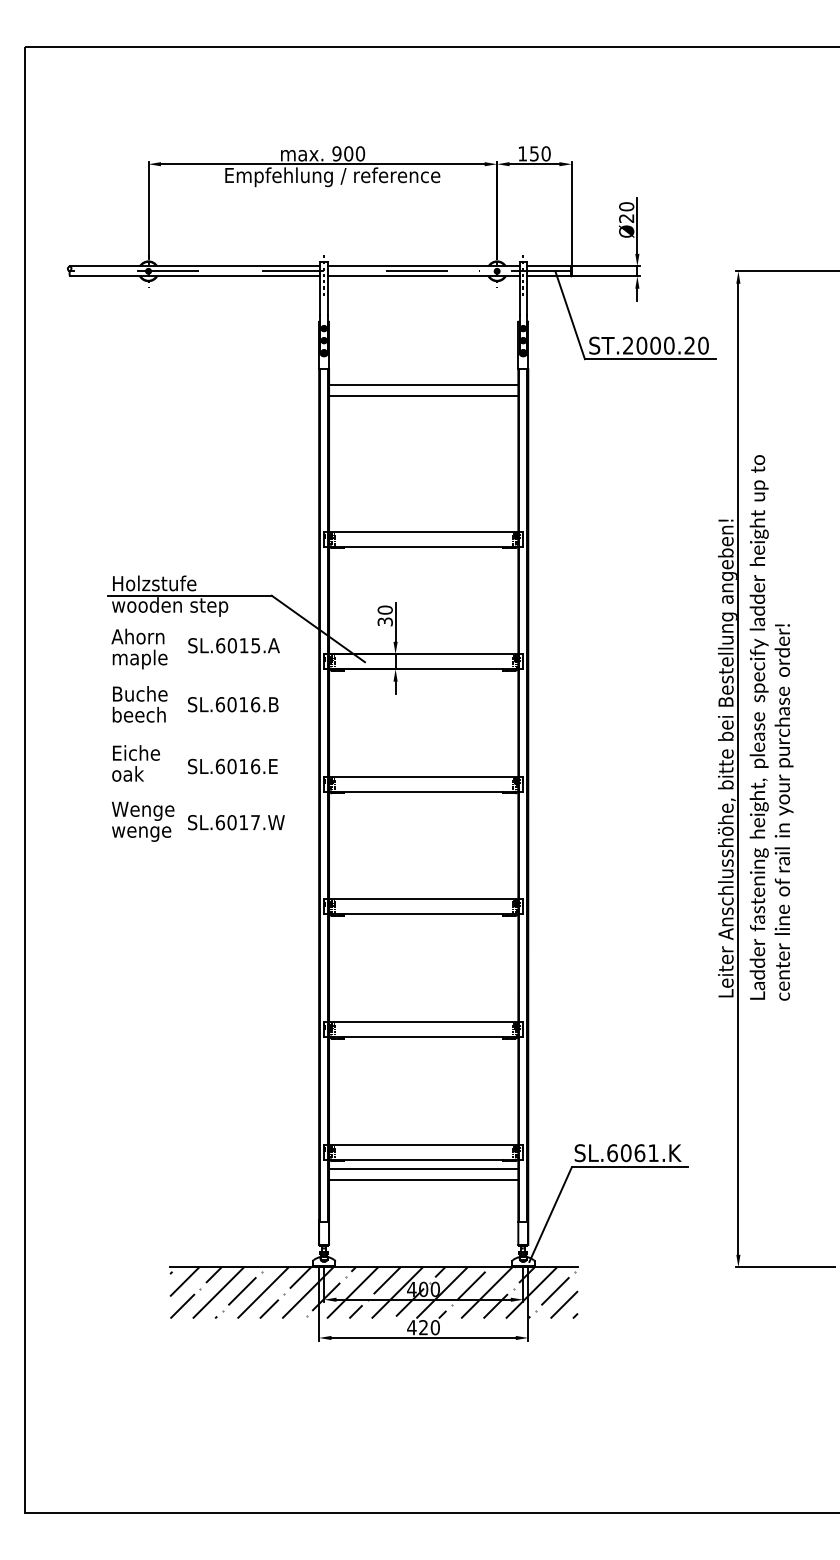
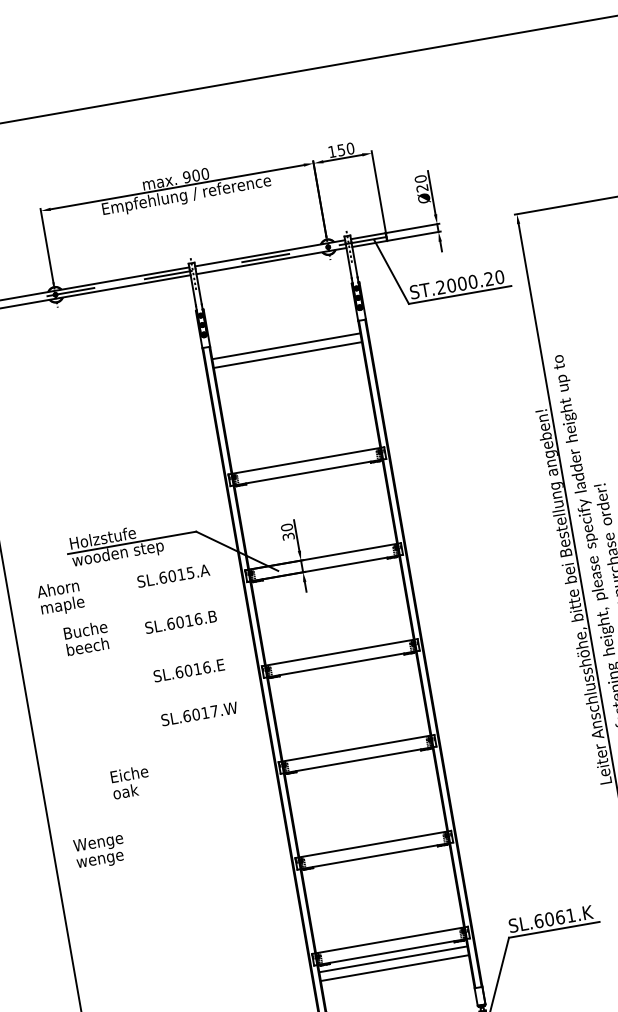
text: (139, 648) -> (60, 597), moved
text: (139, 704) -> (86, 638), moved
text: (135, 763) -> (130, 782), moved
text: (143, 821) -> (100, 851), moved

